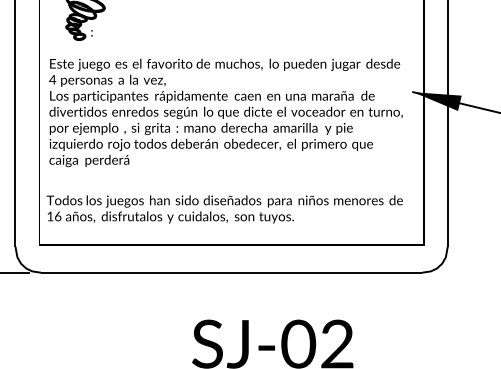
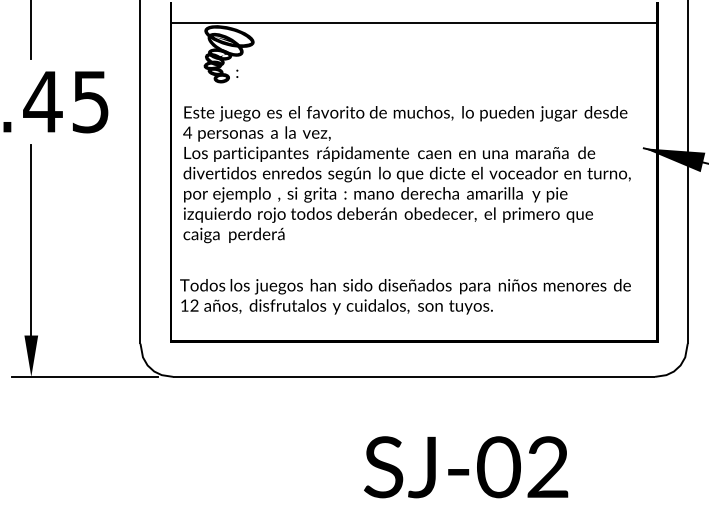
text: (58, 216) -> (194, 305), 16 -> 12

